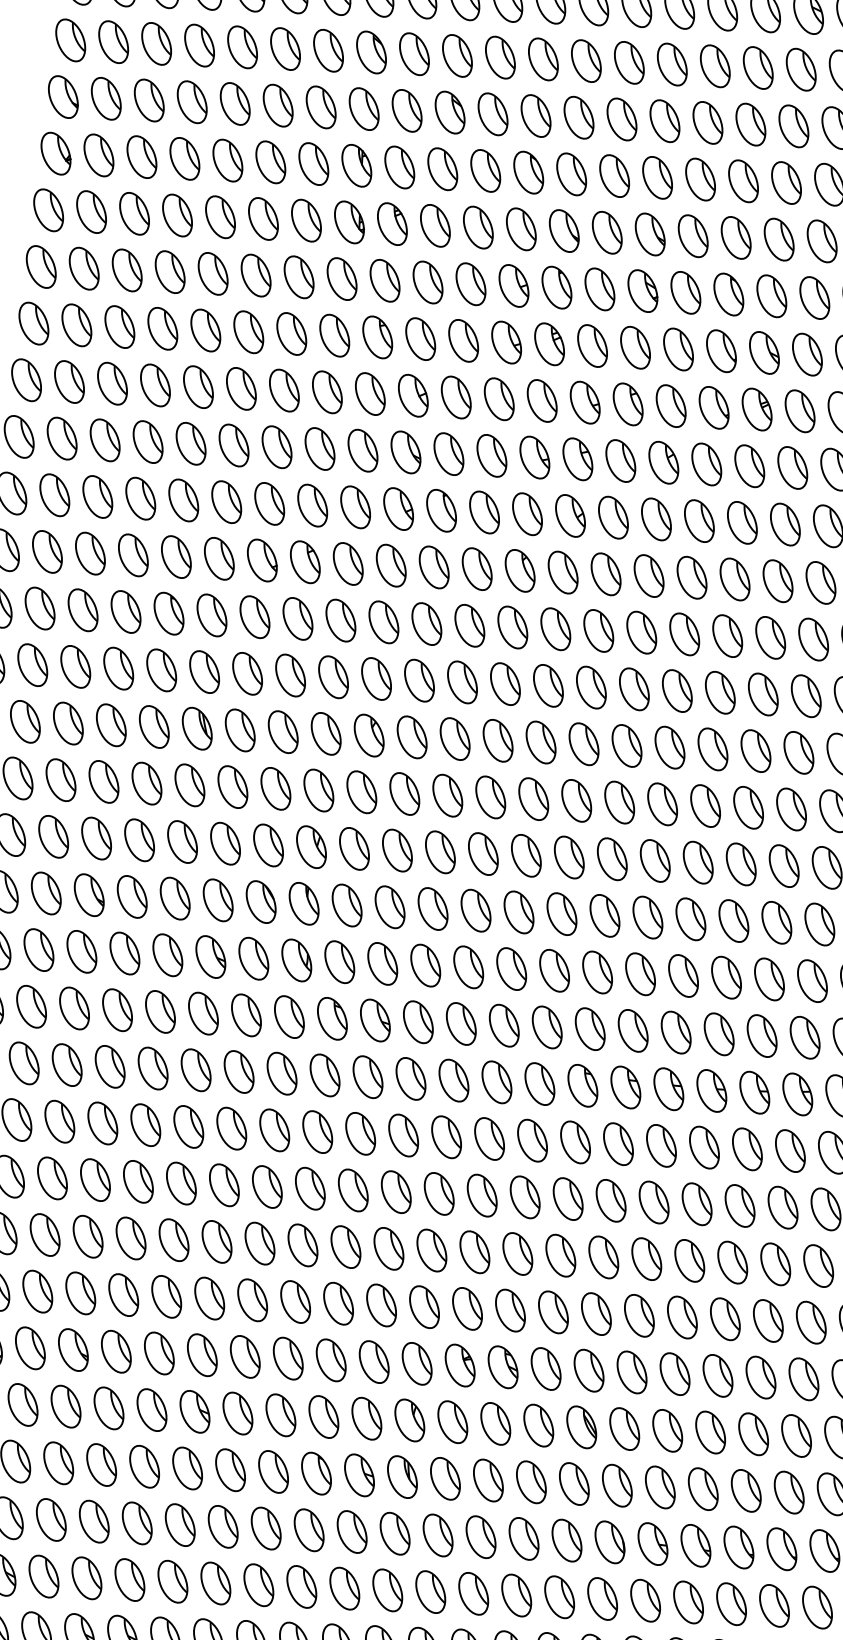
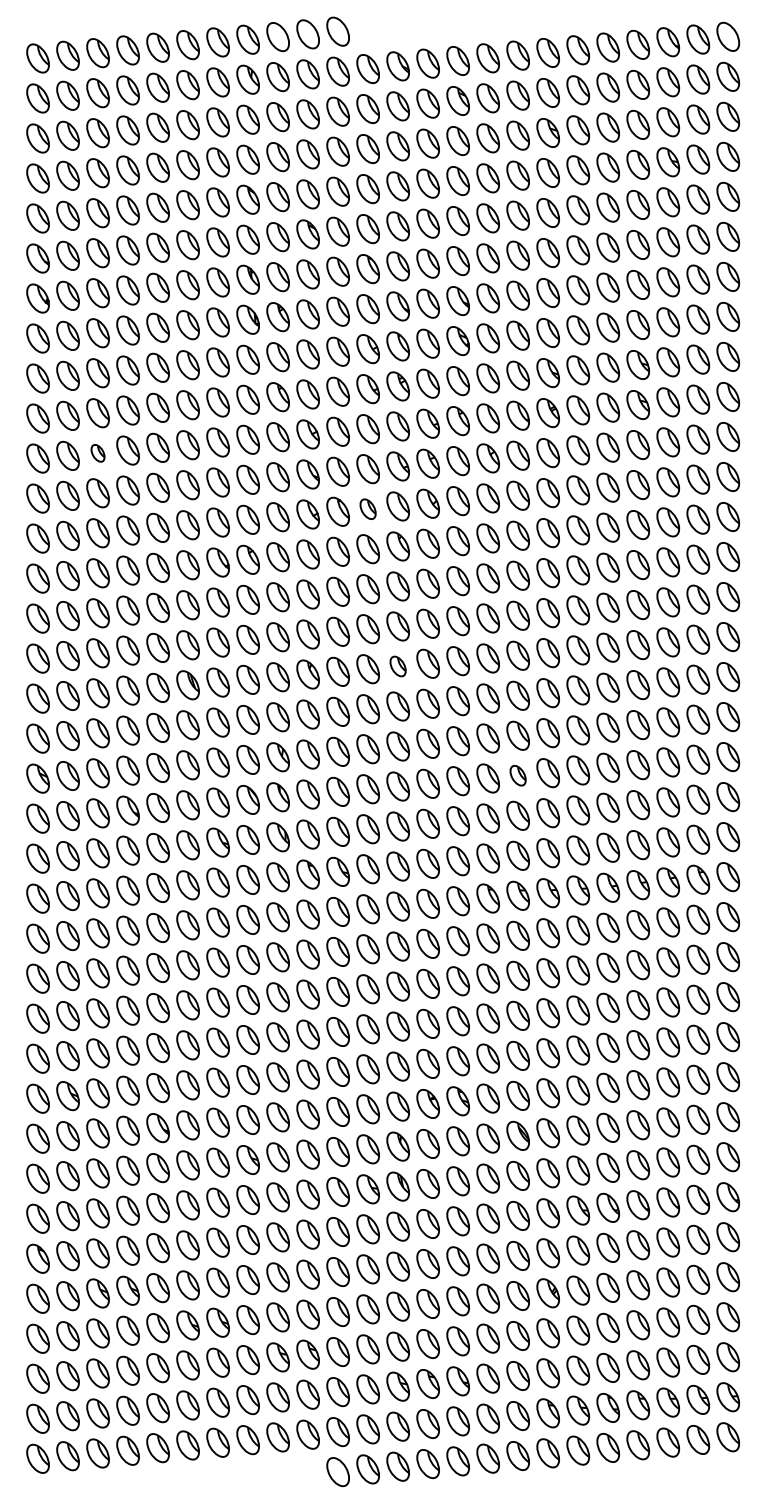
part: (111, 383) -> (97, 453), size x0.6
part: (483, 512) -> (367, 509), size x0.7
part: (497, 740) -> (397, 666), size x0.7
part: (646, 917) -> (517, 775), size x0.7

